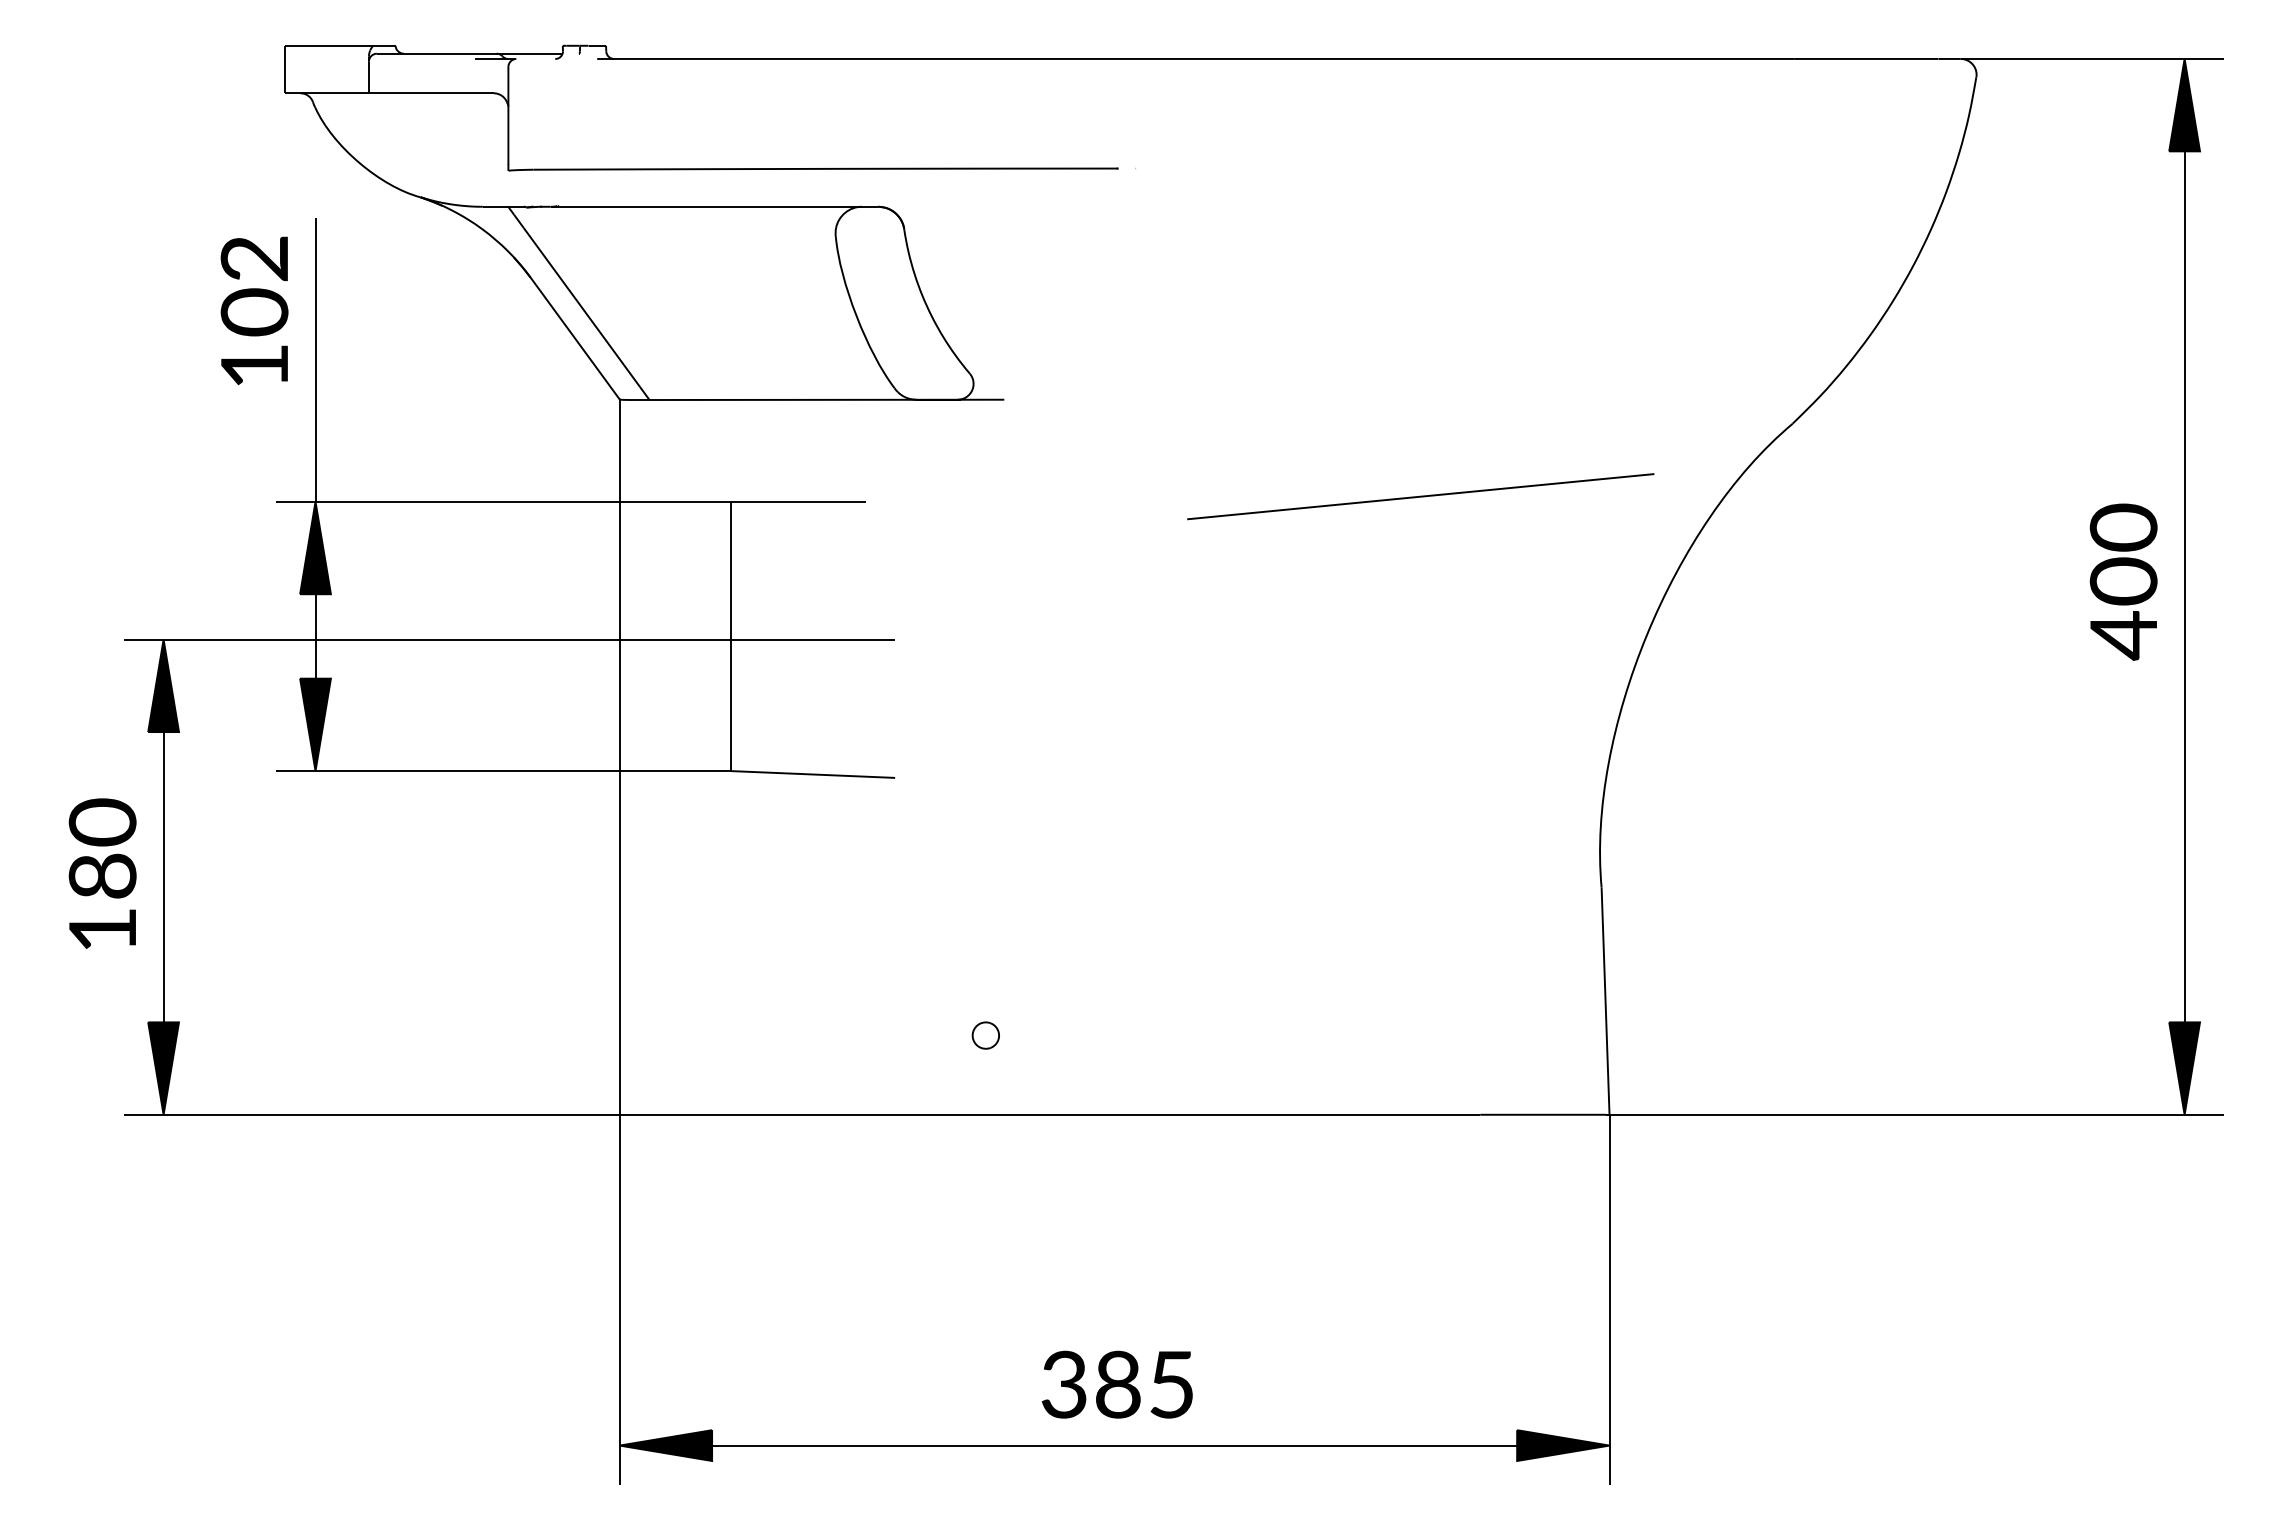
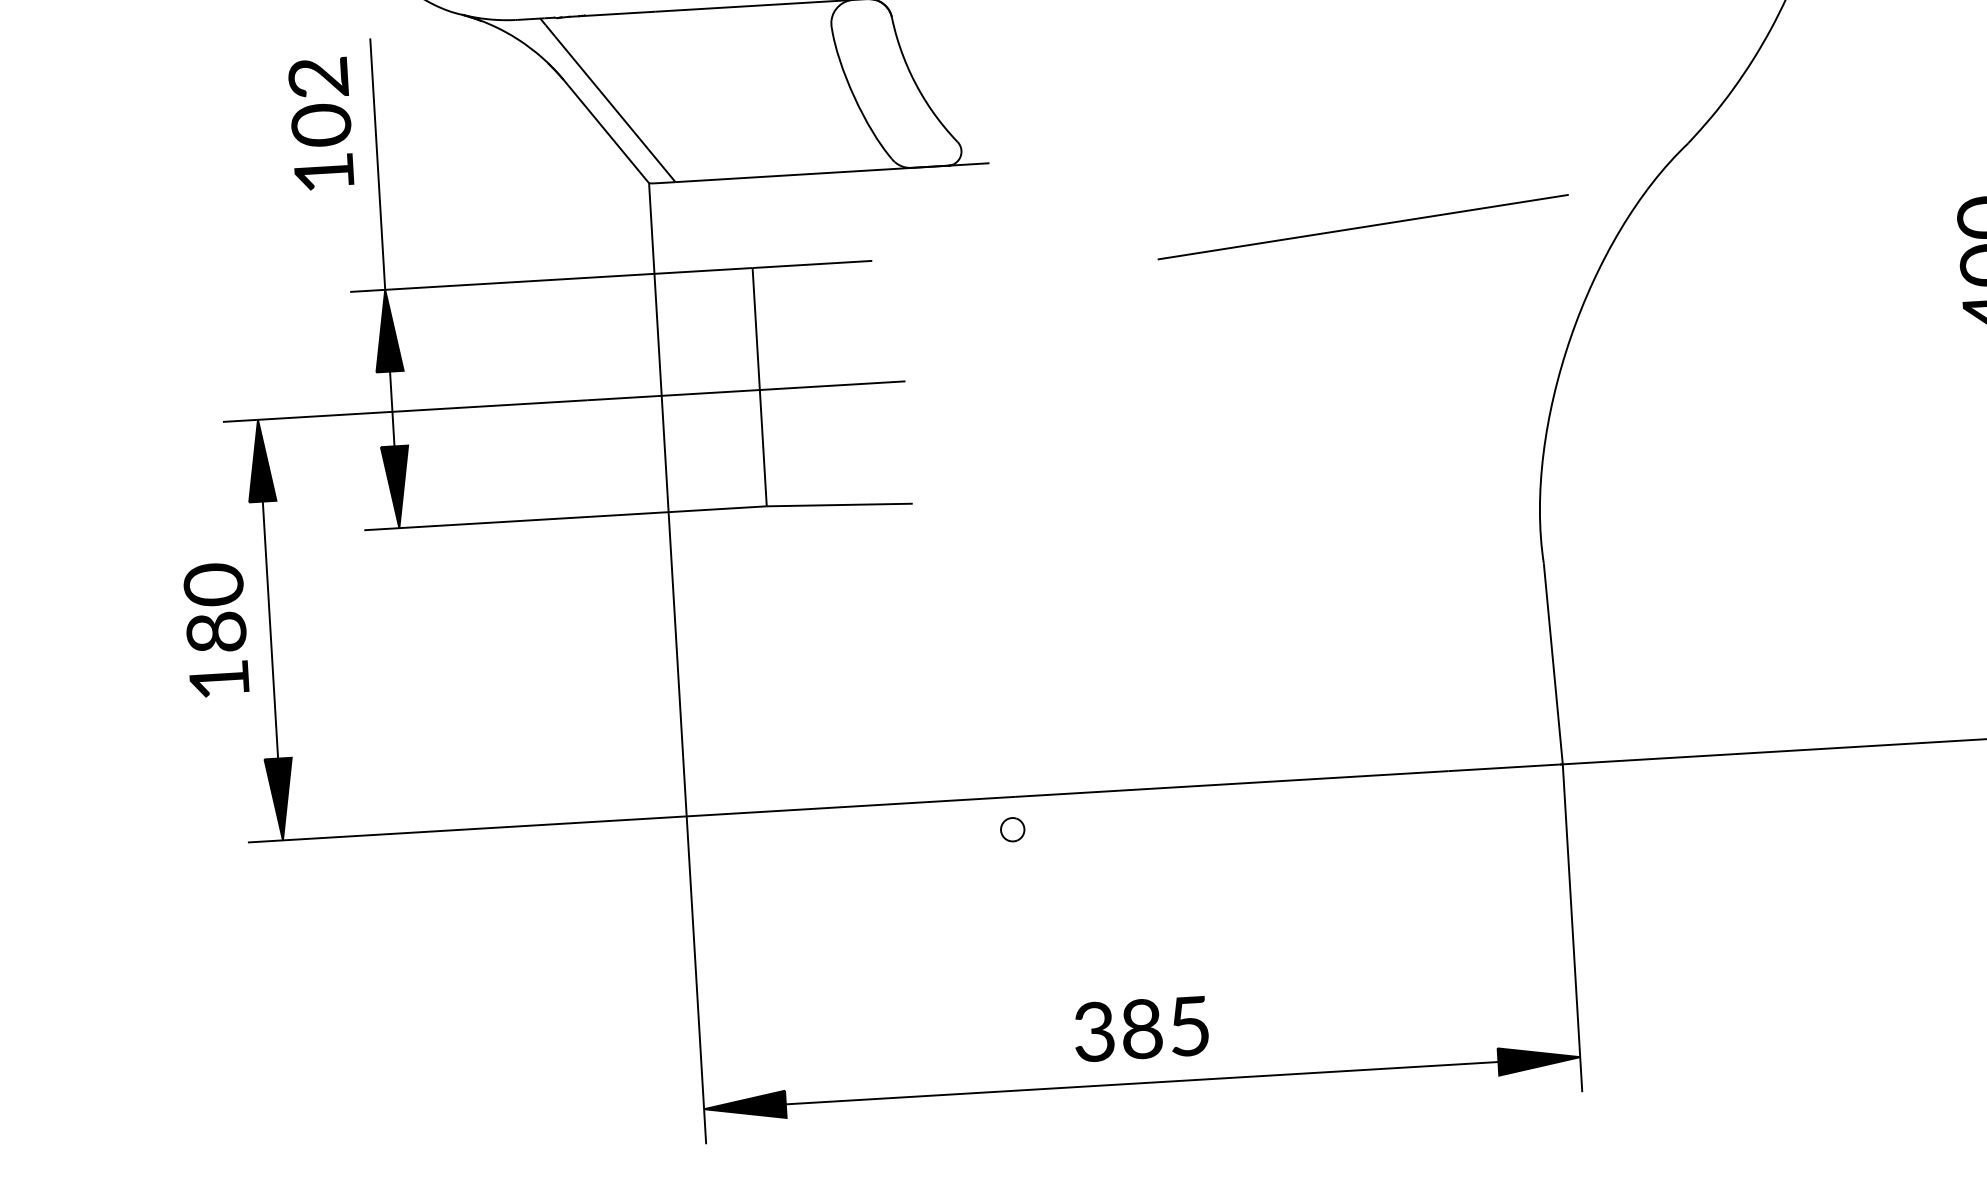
part: (985, 1035) -> (1012, 829), moved

